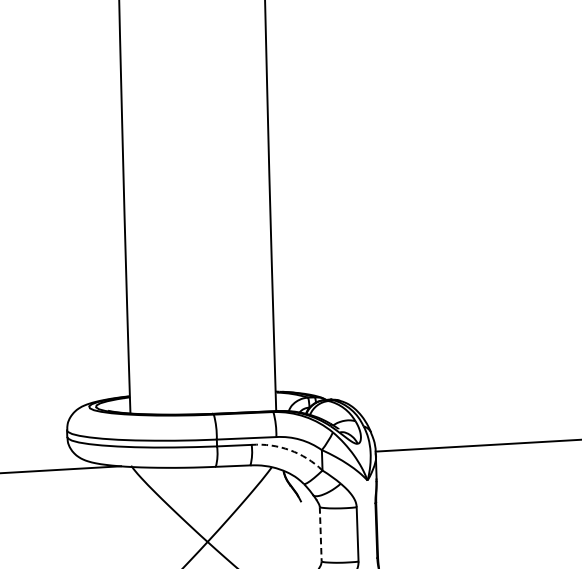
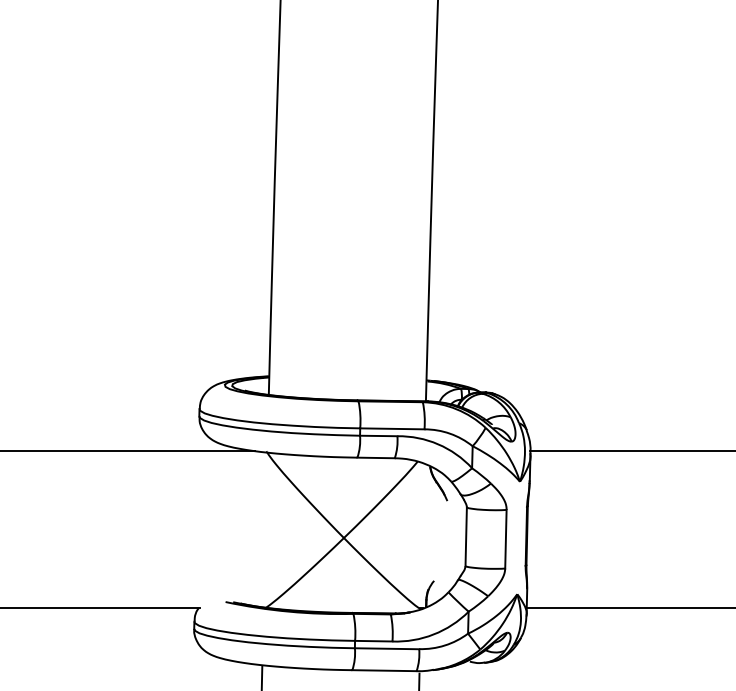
arc: (290, 450) -> (438, 444), dashed -> solid
line: (321, 534) -> (466, 537), dashed -> solid

